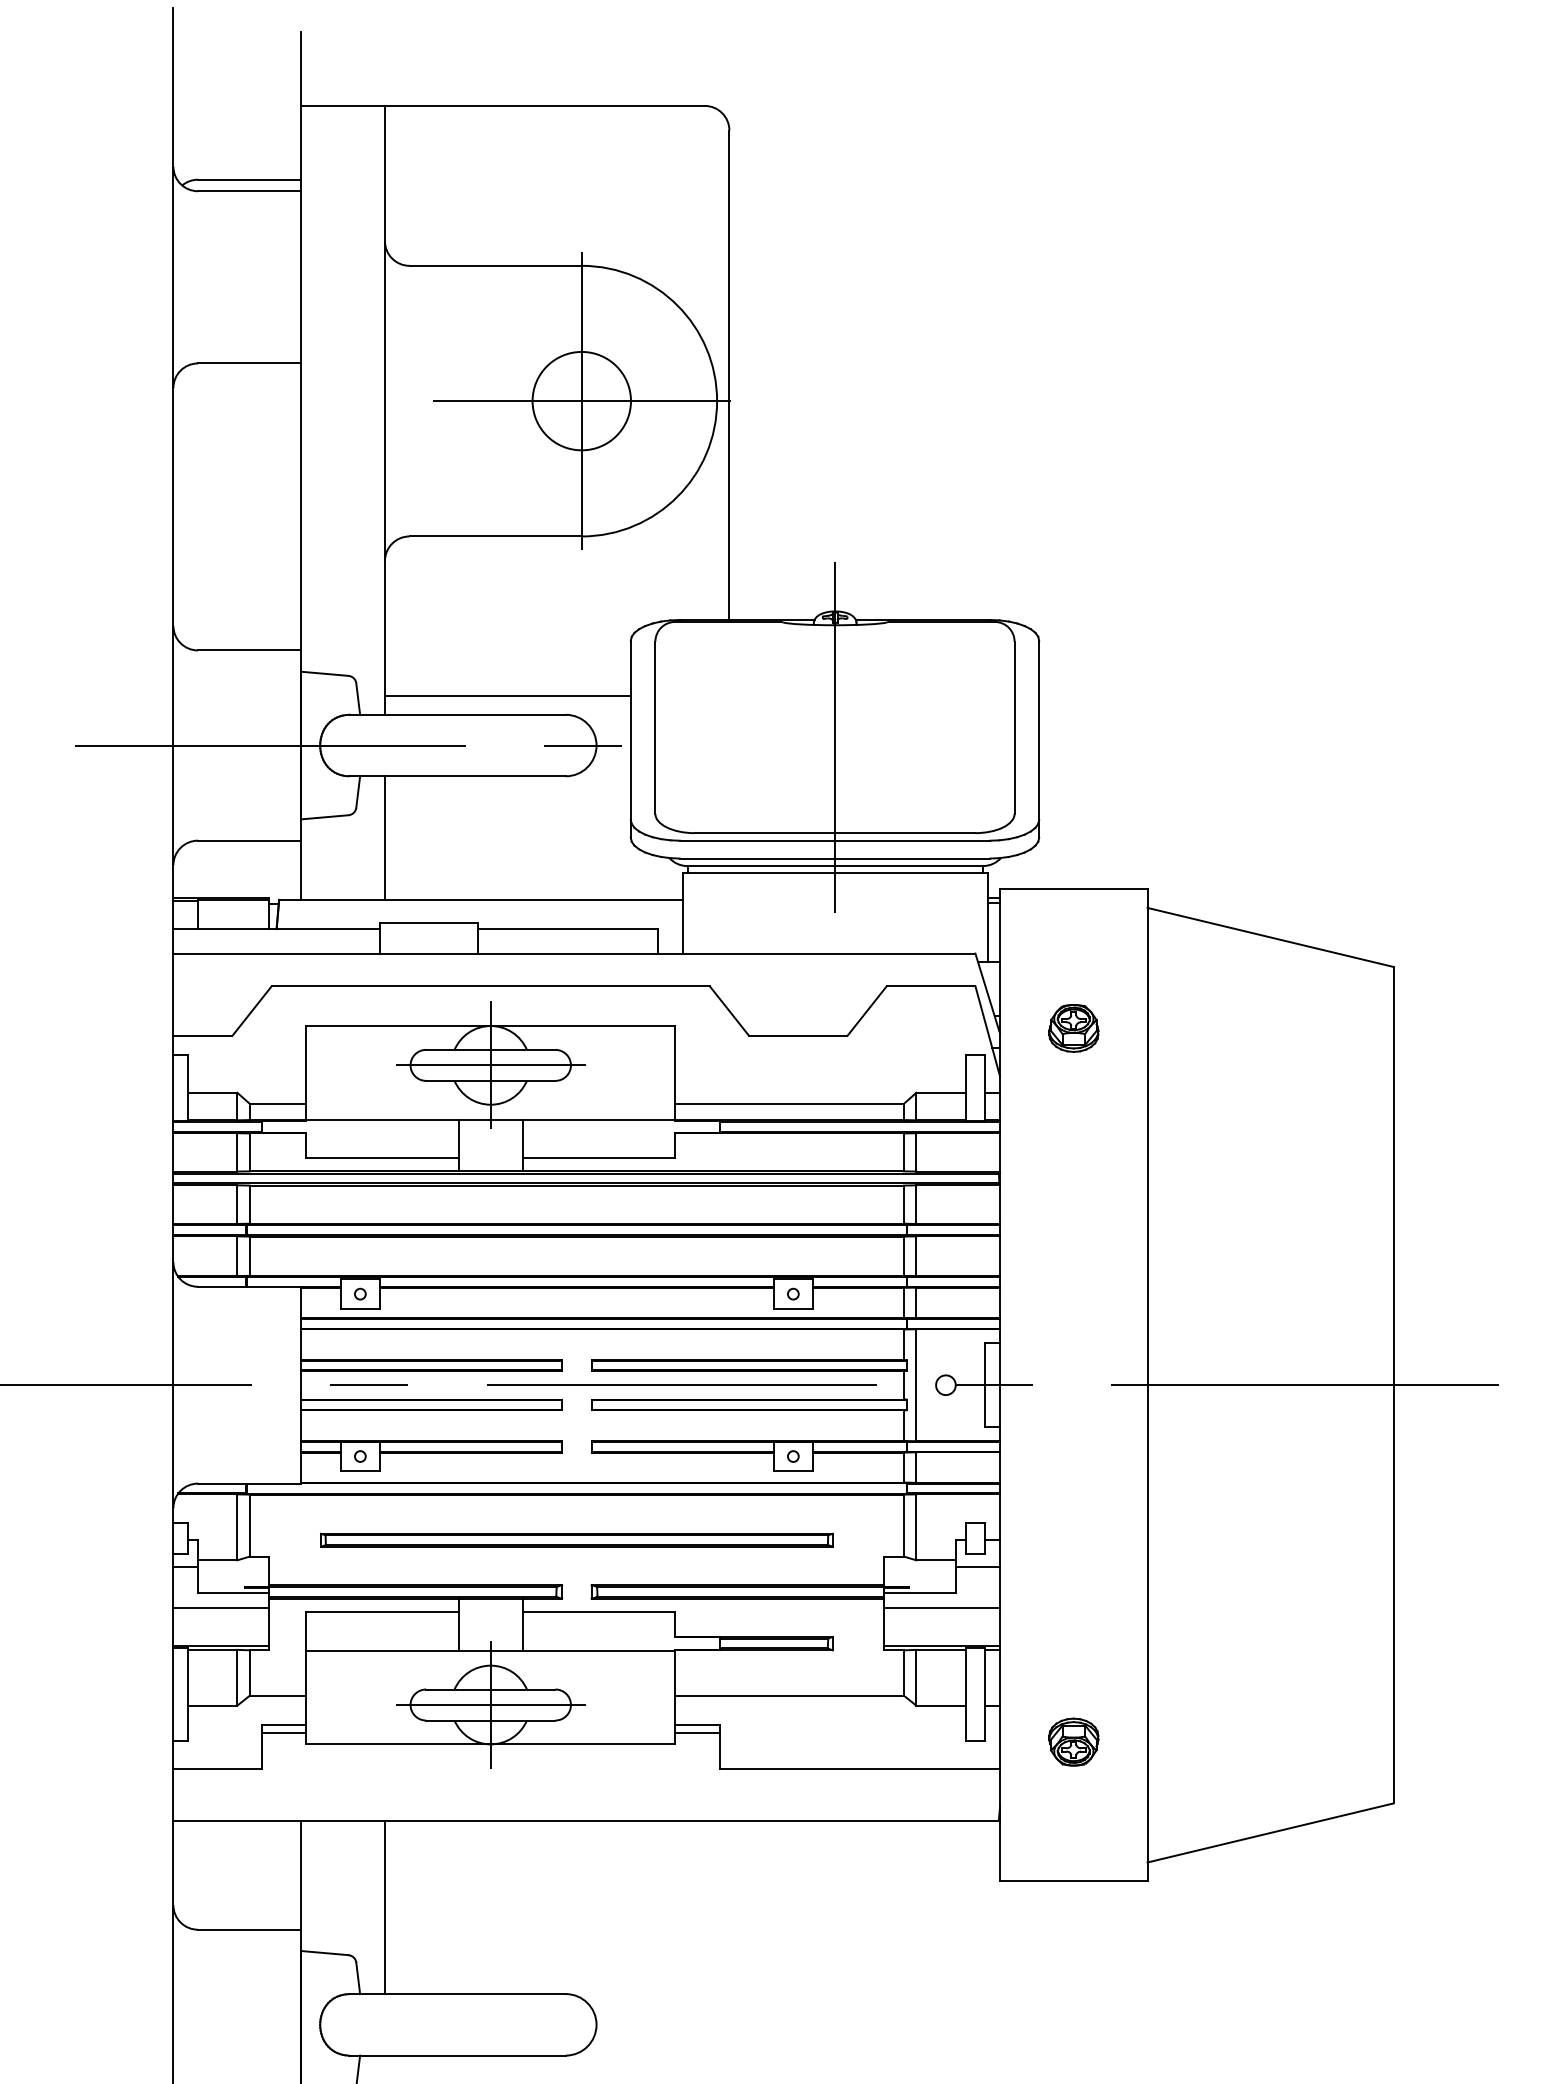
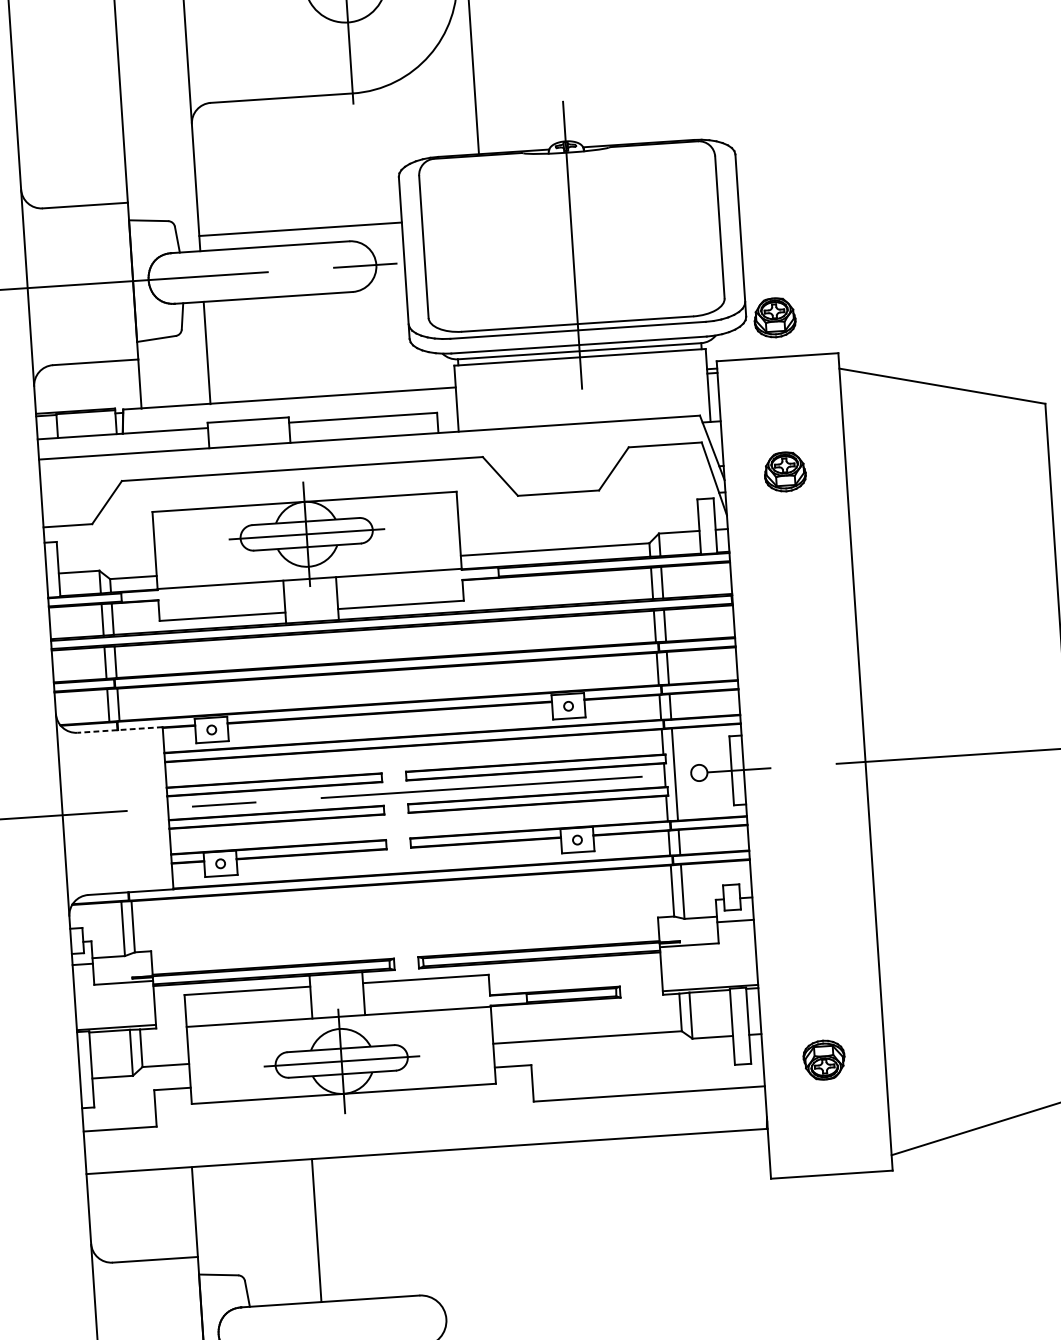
part: (1073, 841) -> (774, 317), added
line: (249, 1286) -> (119, 729), solid -> dashed
part: (576, 1539) -> (403, 920), removed
line: (221, 1608) -> (114, 996), removed
line: (942, 1608) -> (708, 957), removed
line: (283, 1733) -> (172, 1096), removed
line: (697, 1733) -> (513, 1073), removed
line: (384, 1907) -> (316, 1230), moved

